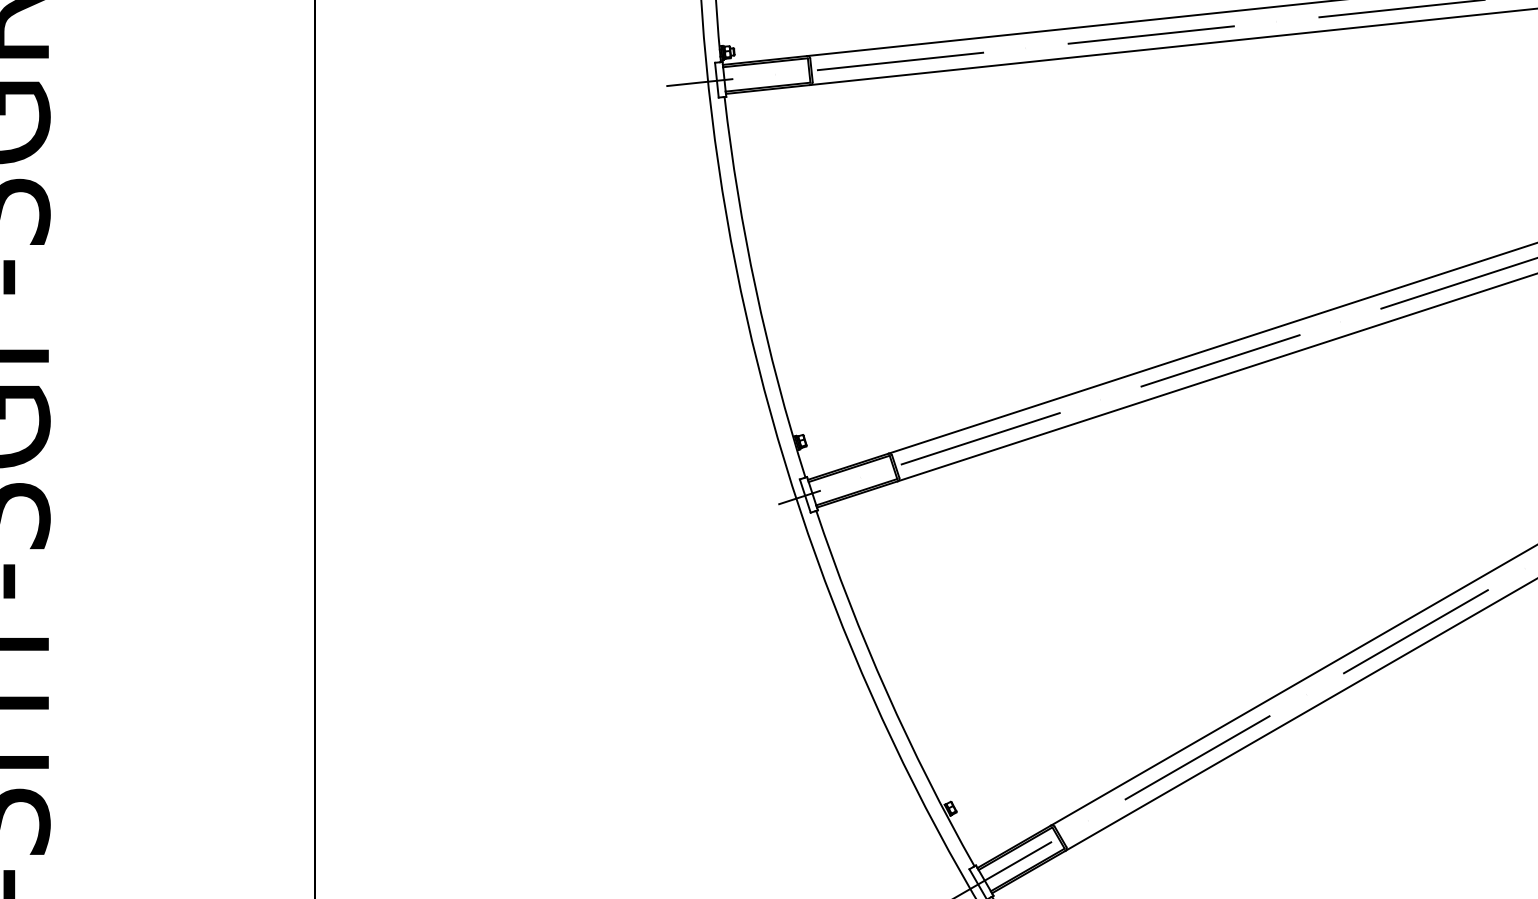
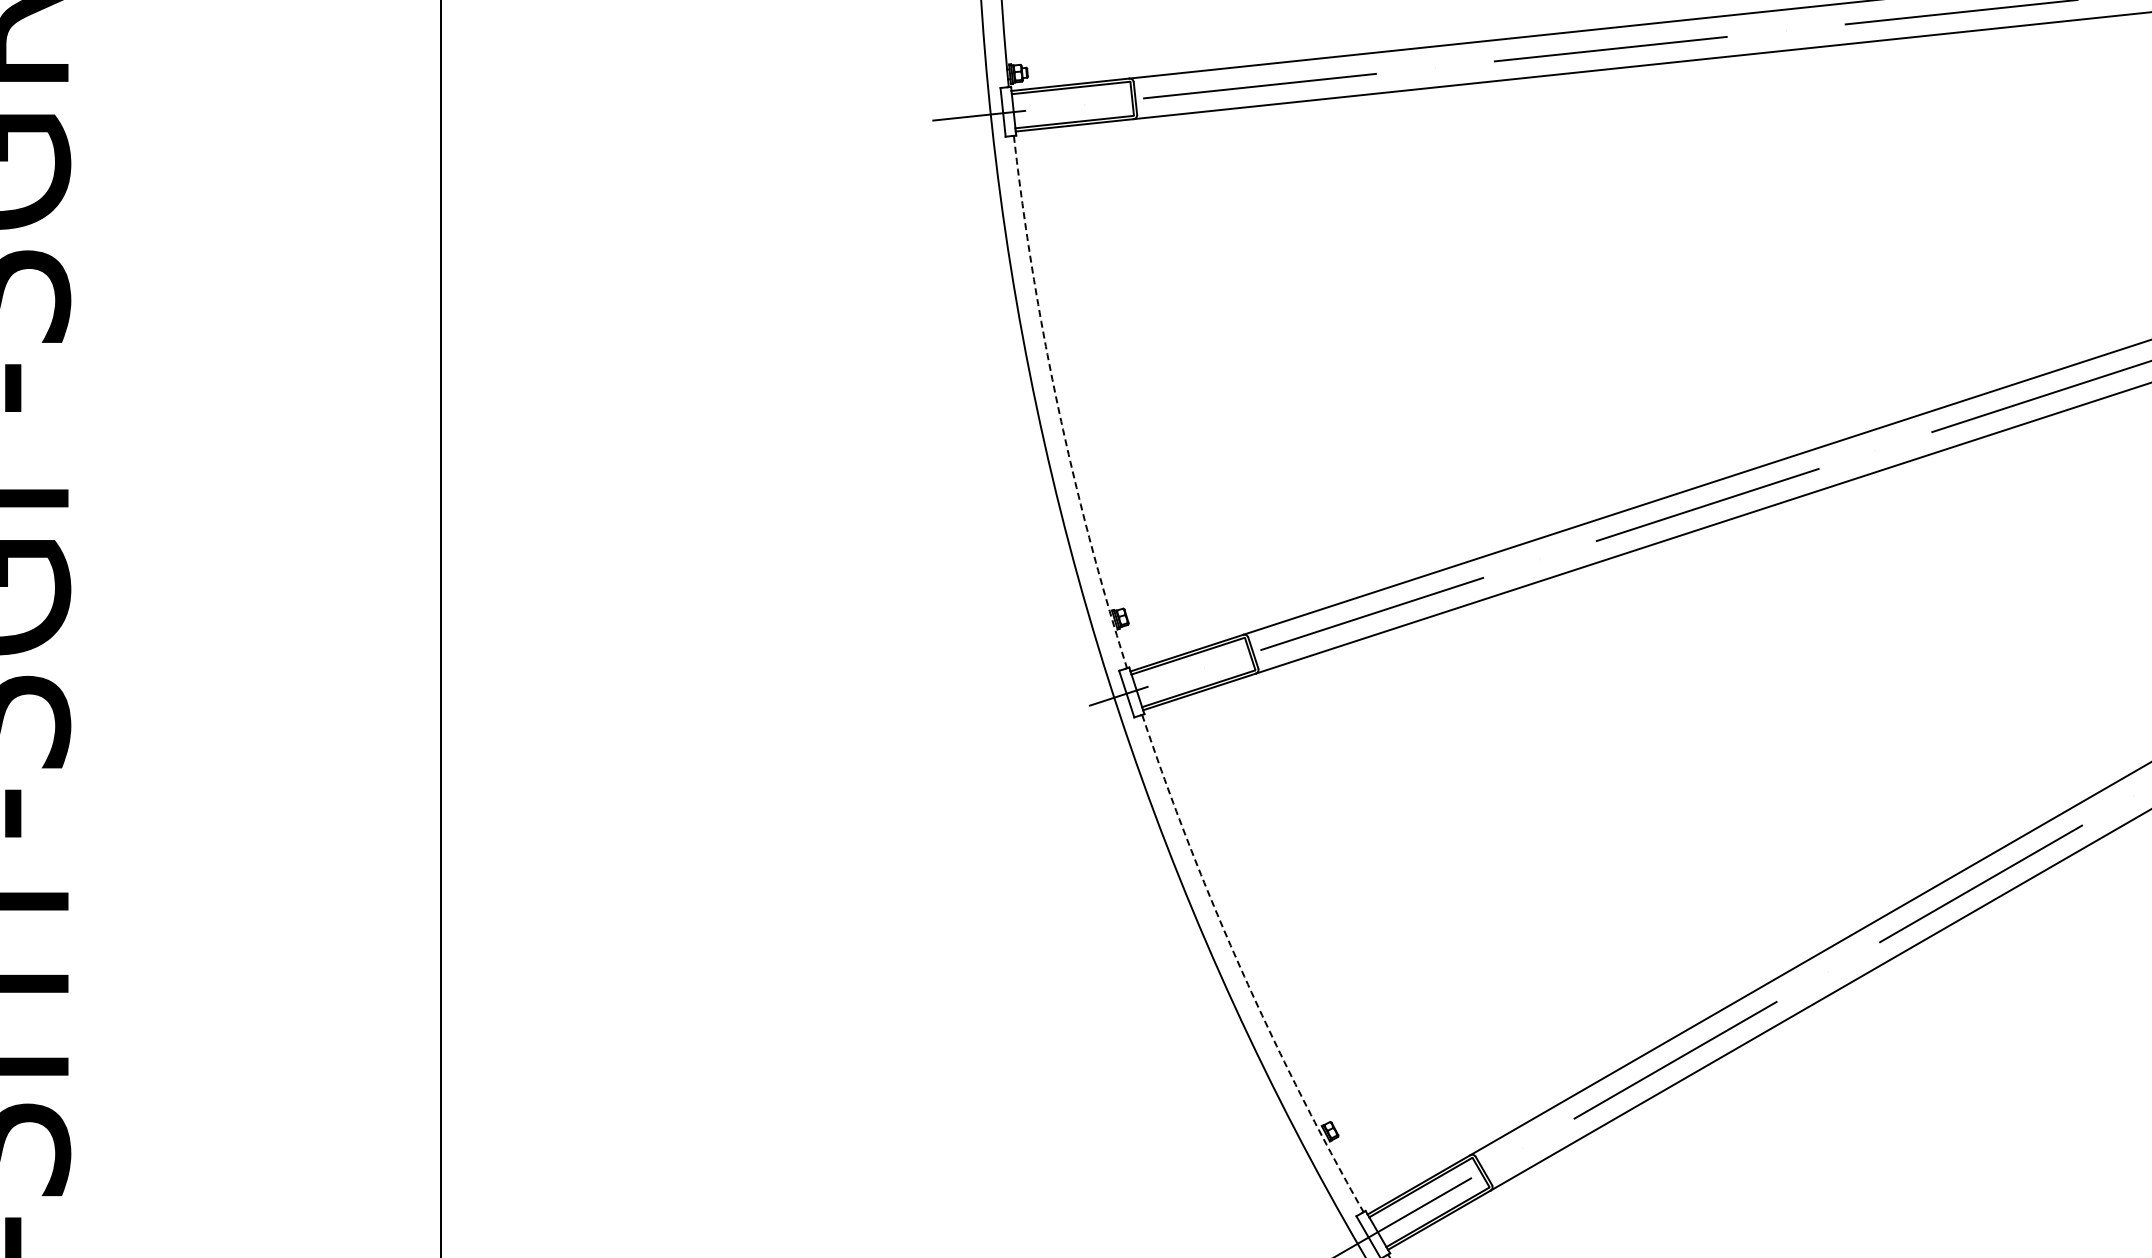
arc: (755, 289) -> (1057, 404), solid -> dashed
arc: (886, 692) -> (1240, 968), solid -> dashed

